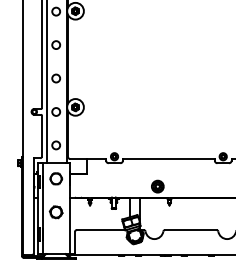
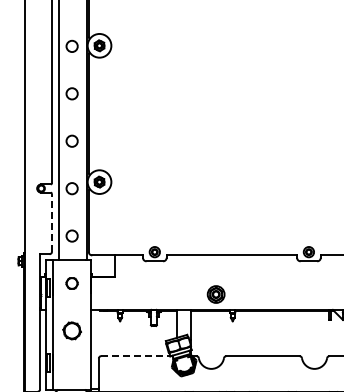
line: (41, 135) -> (51, 222), solid -> dashed
part: (55, 178) -> (71, 283), size x0.7
line: (100, 230) -> (135, 356), solid -> dashed

